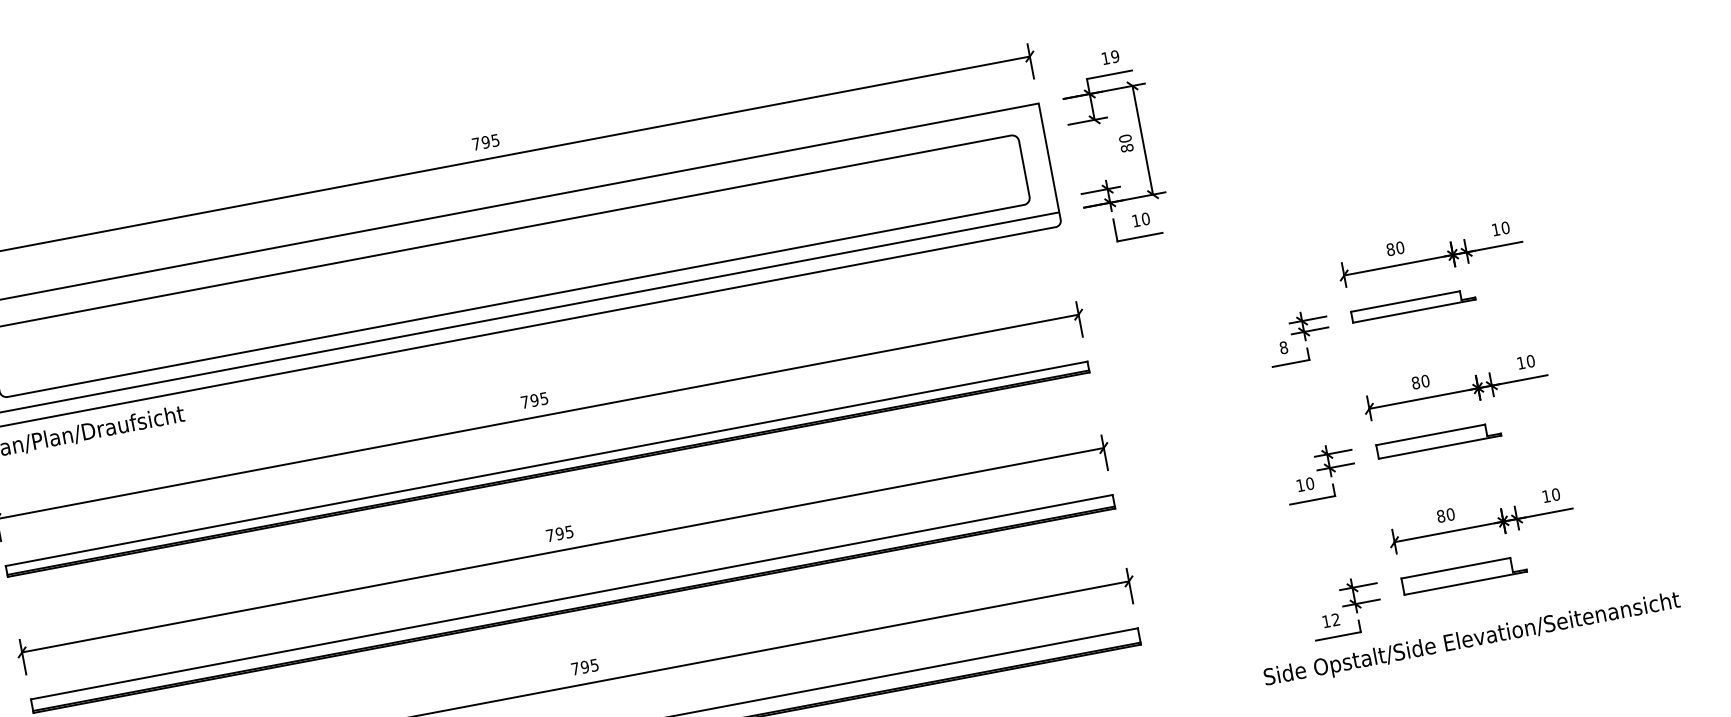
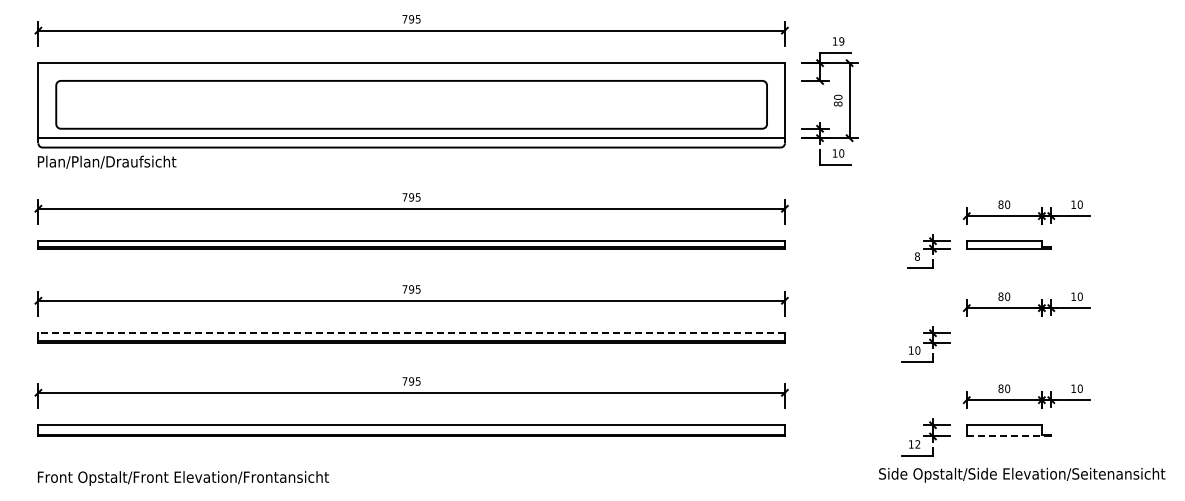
part: (1437, 439) -> (1008, 337), removed
line: (1466, 583) -> (1009, 436), solid -> dashed
line: (571, 597) -> (411, 333), solid -> dashed
text: (1472, 639) -> (1022, 474), moved

